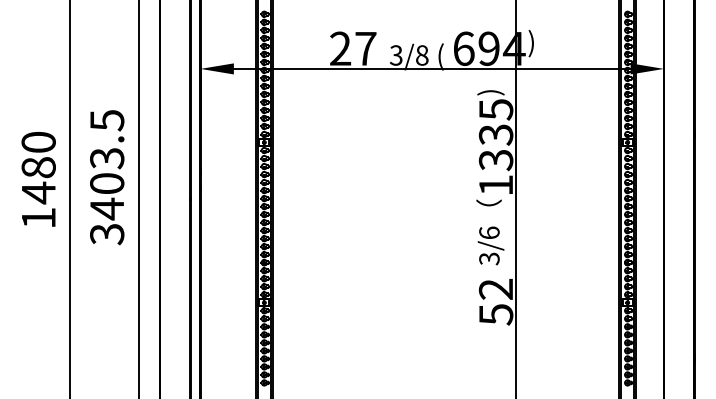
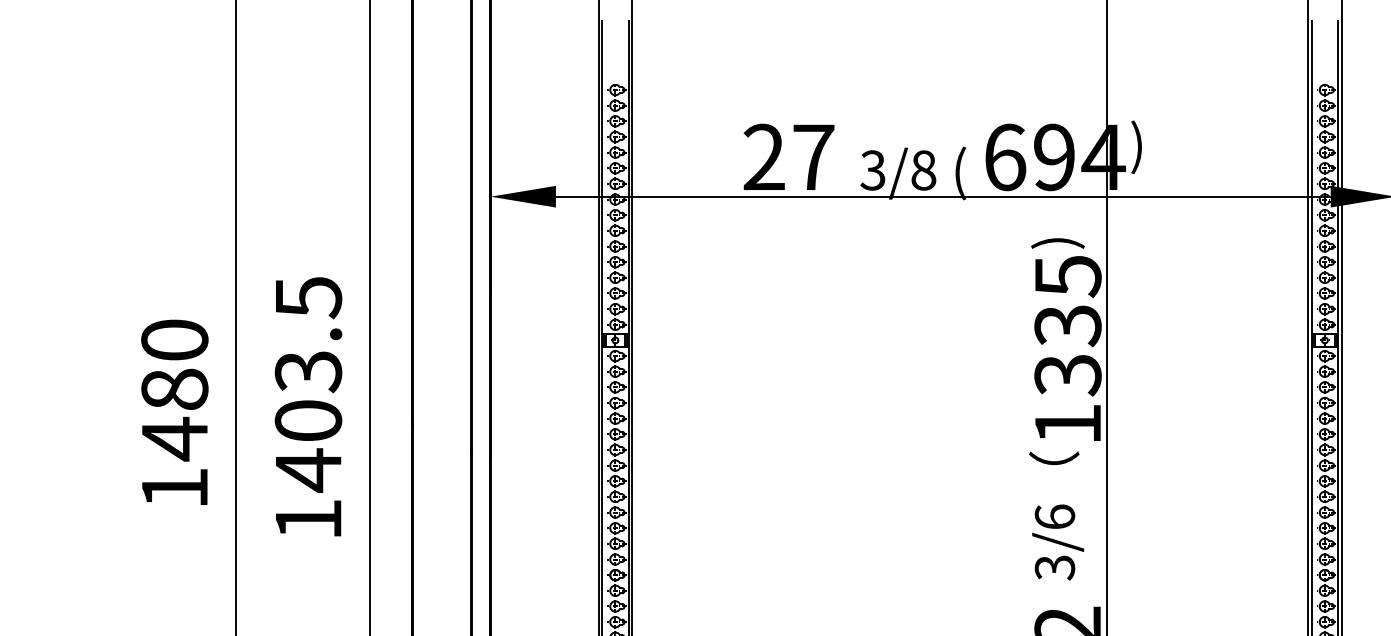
text: (107, 234) -> (309, 520), 3403.5 -> 1403.5

